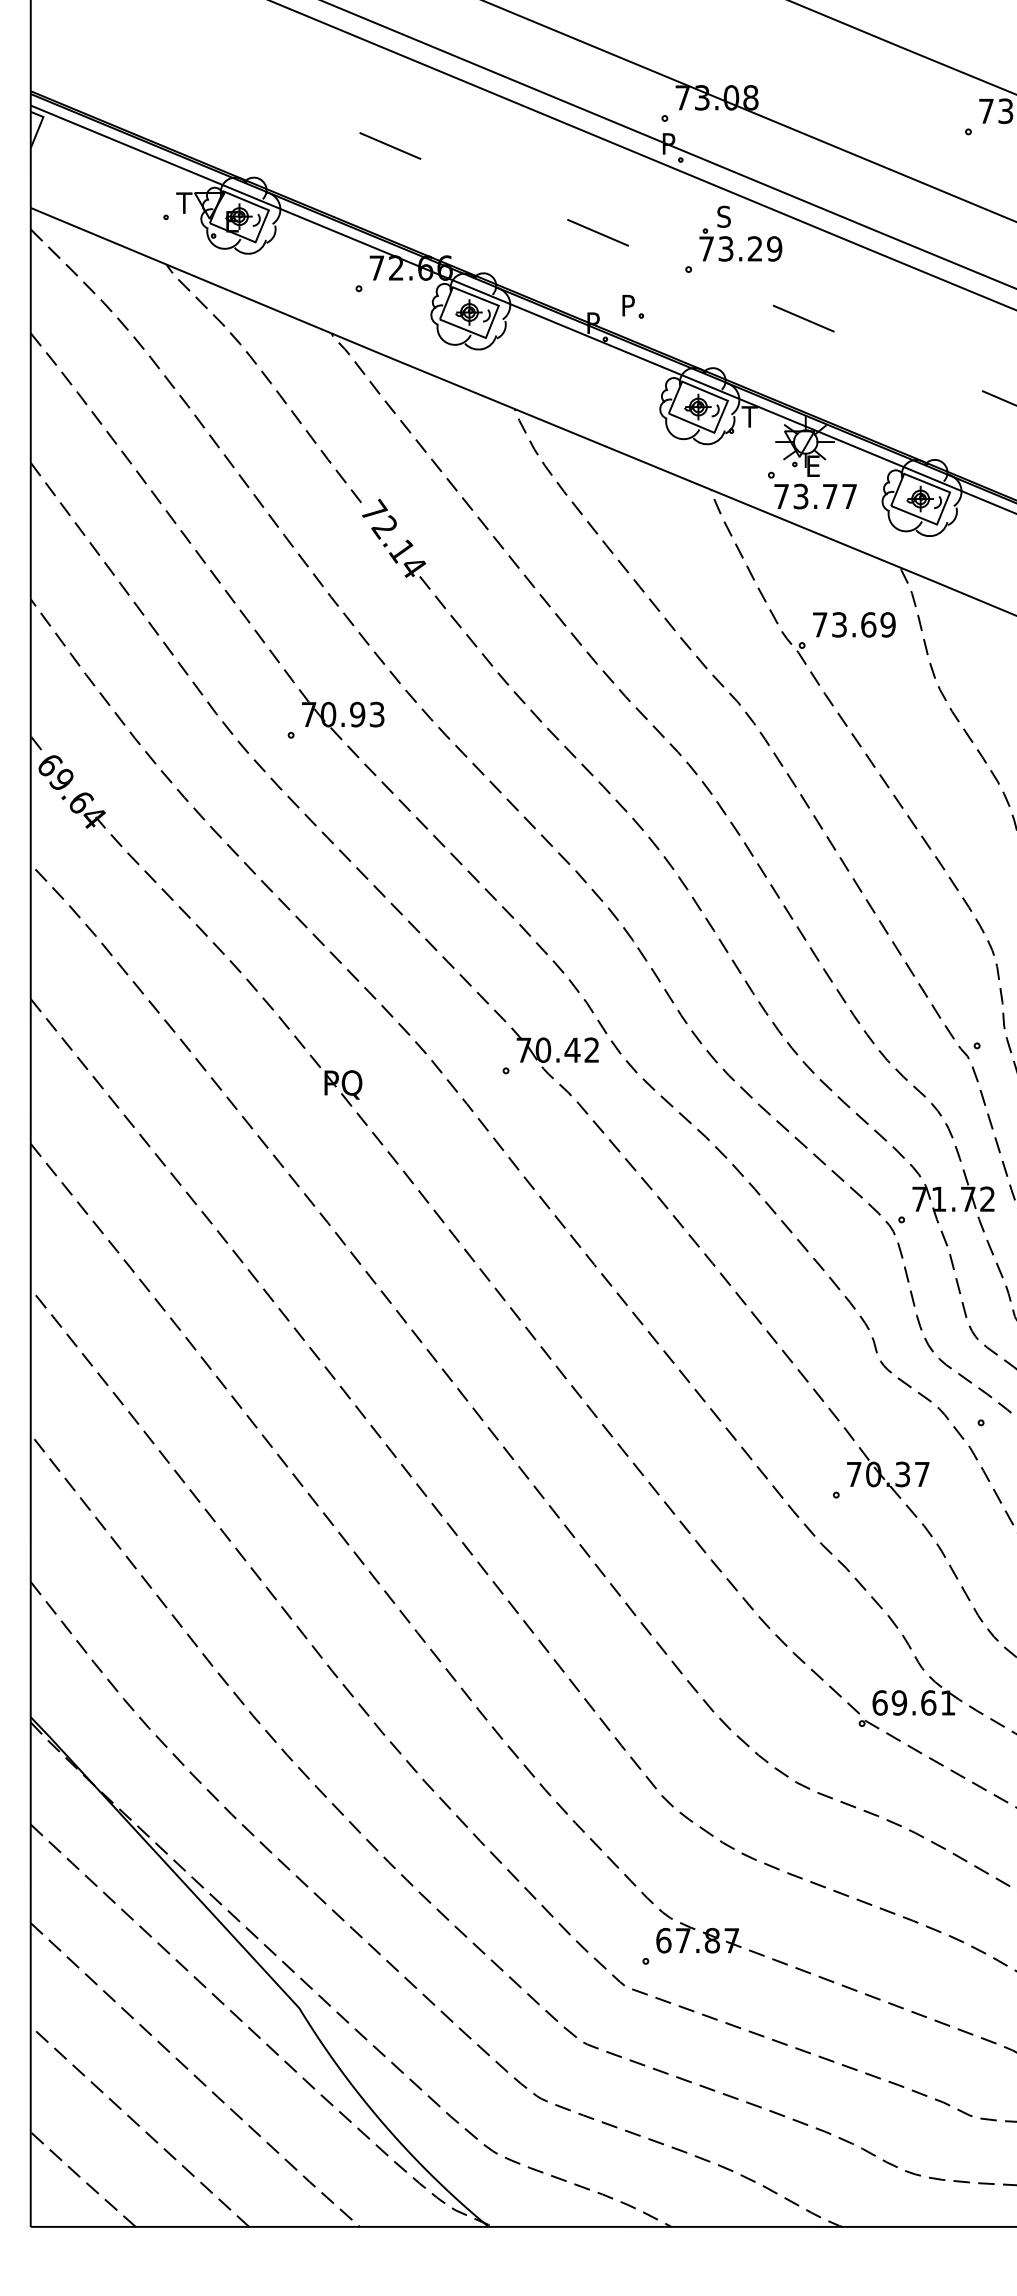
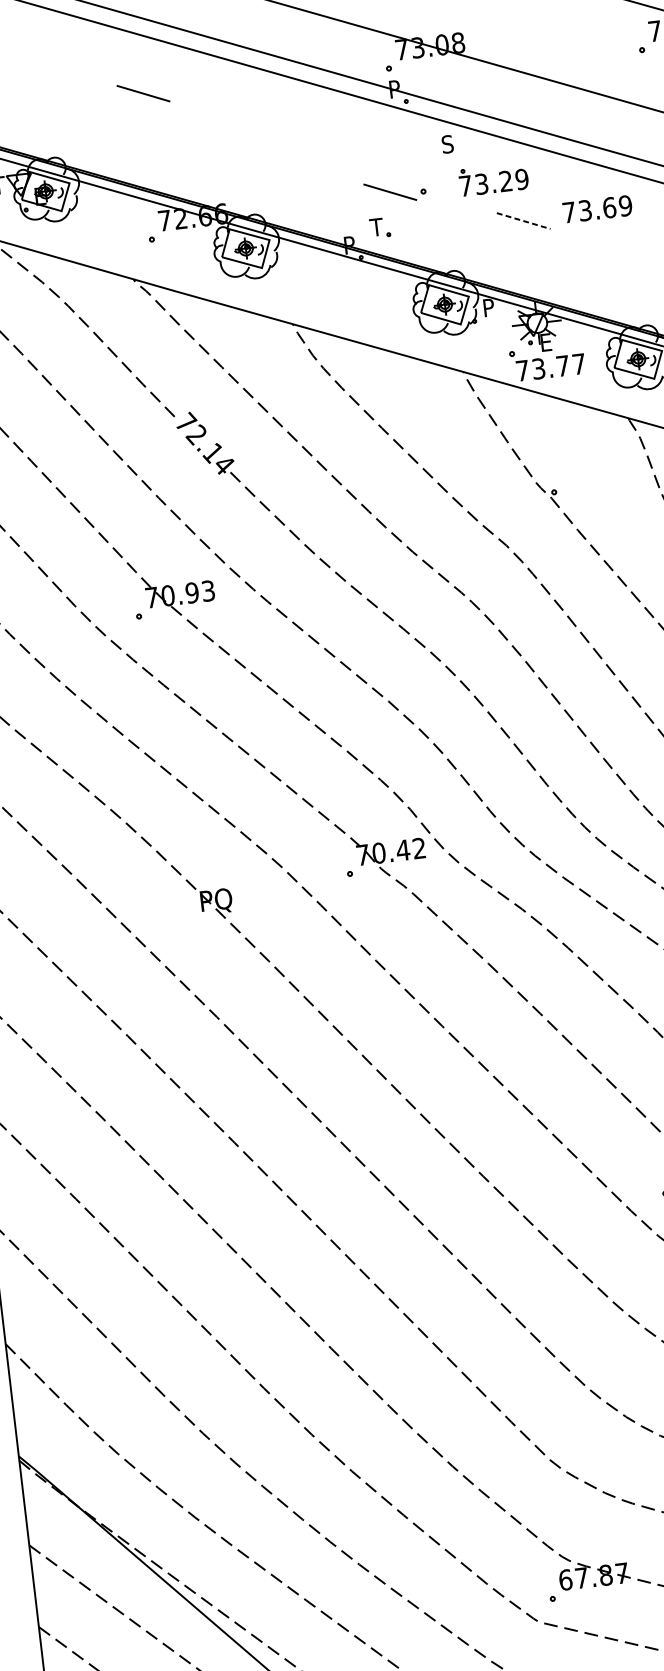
line: (390, 145) -> (143, 93), moved
line: (597, 232) -> (389, 192), moved
part: (732, 244) -> (486, 179), moved
text: (627, 305) -> (376, 227), P -> T
line: (804, 318) -> (524, 220), solid -> dashed
text: (749, 416) -> (488, 307), T -> P
text: (854, 624) -> (597, 208), moved

